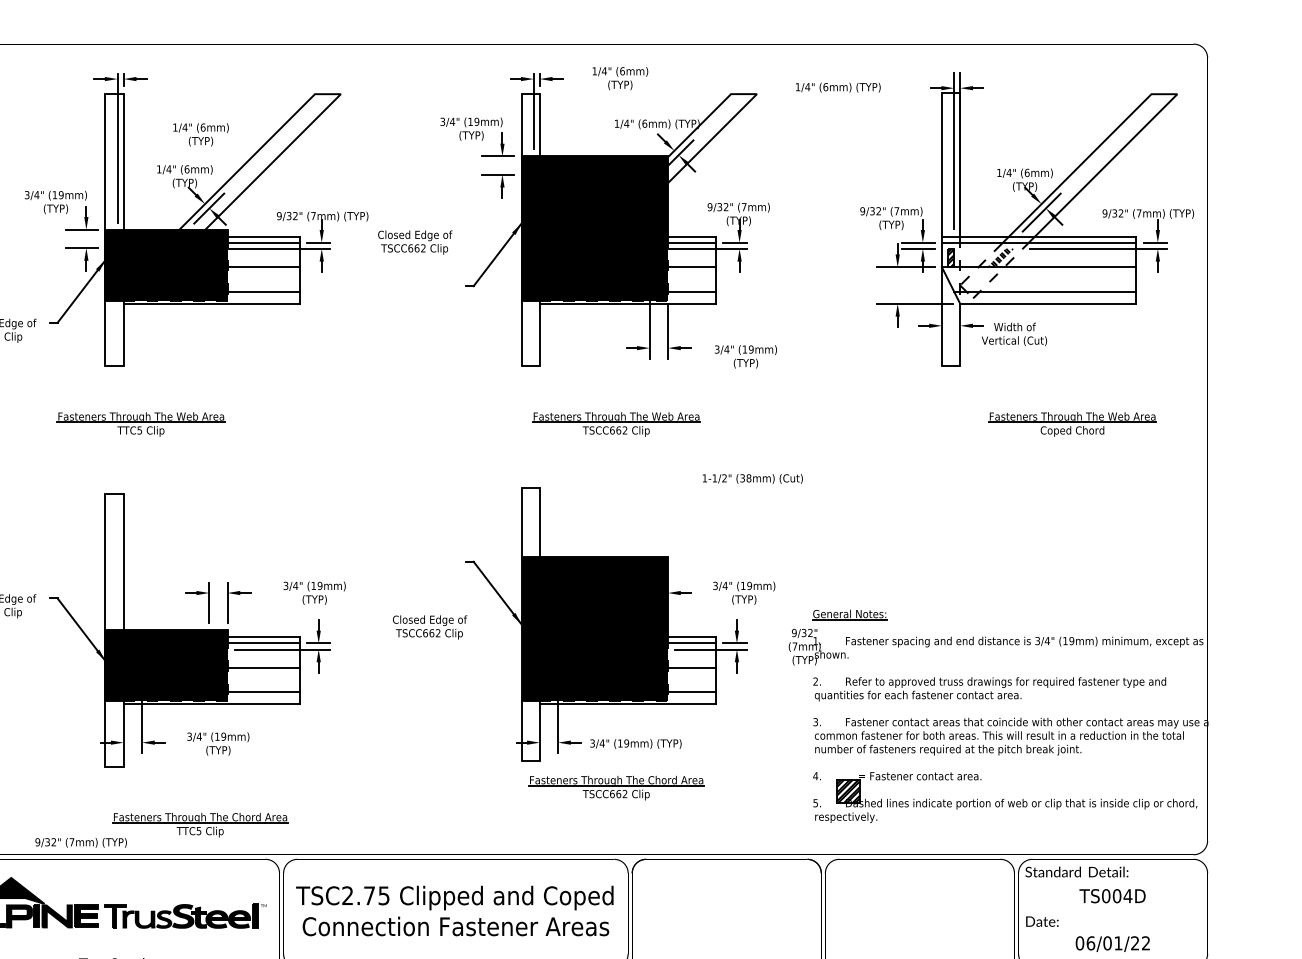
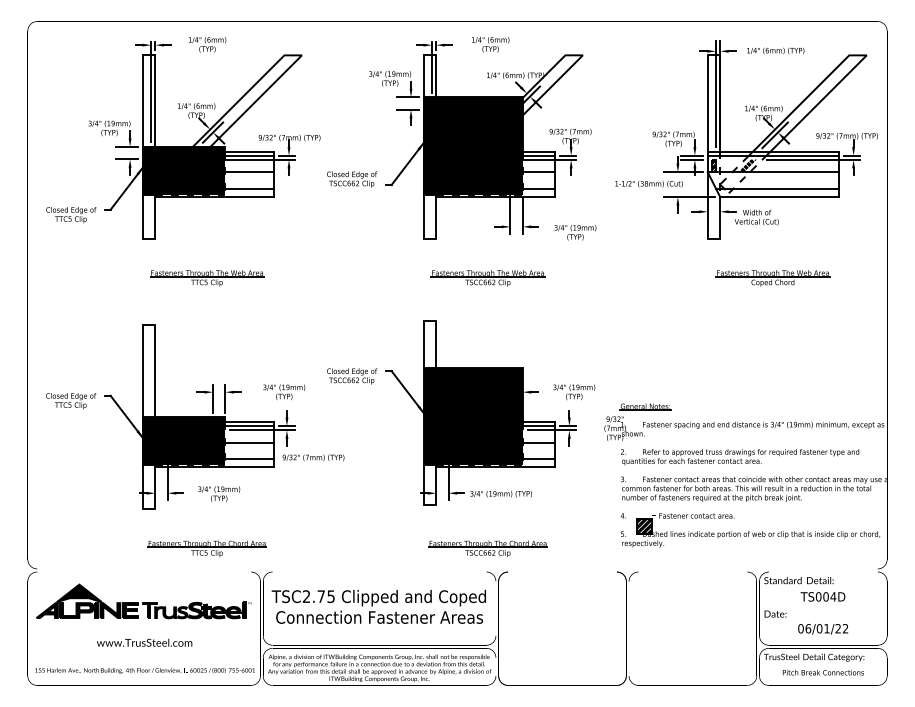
text: (837, 86) -> (775, 50), moved
text: (201, 134) -> (207, 44), moved
text: (415, 242) -> (352, 179), moved
part: (141, 424) -> (207, 278), moved
part: (1071, 424) -> (772, 278), moved
text: (751, 479) -> (648, 184), moved
text: (430, 627) -> (352, 376), moved
part: (615, 787) -> (487, 548), moved
text: (81, 842) -> (313, 457), moved

